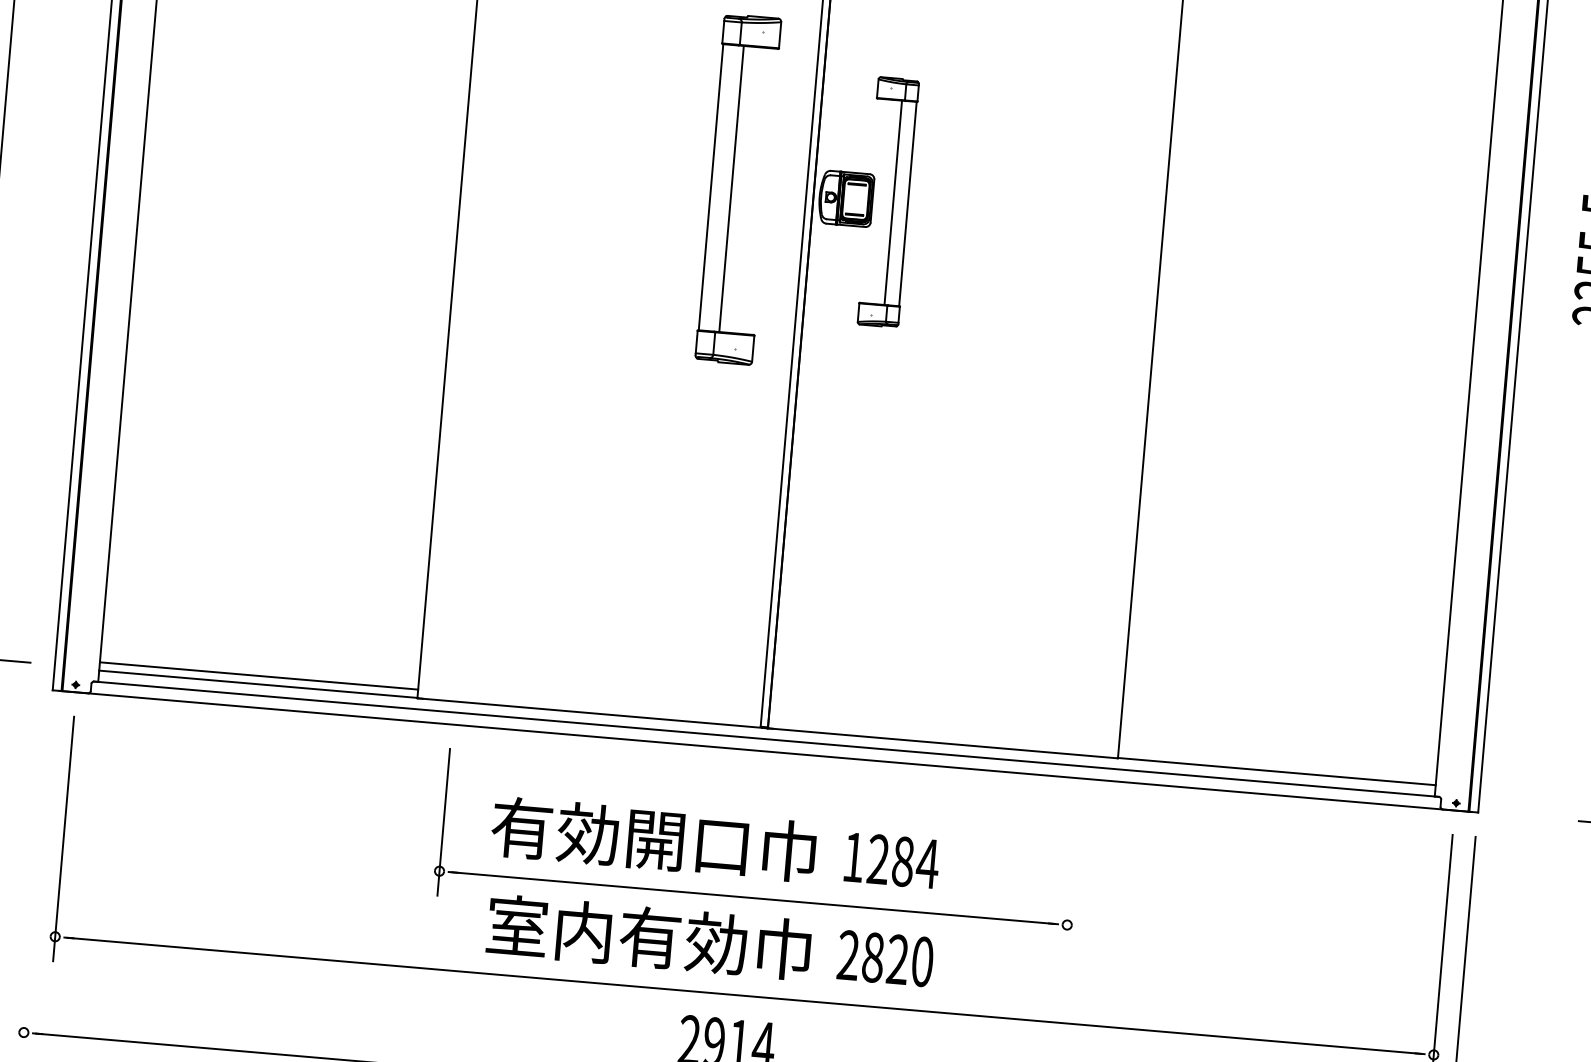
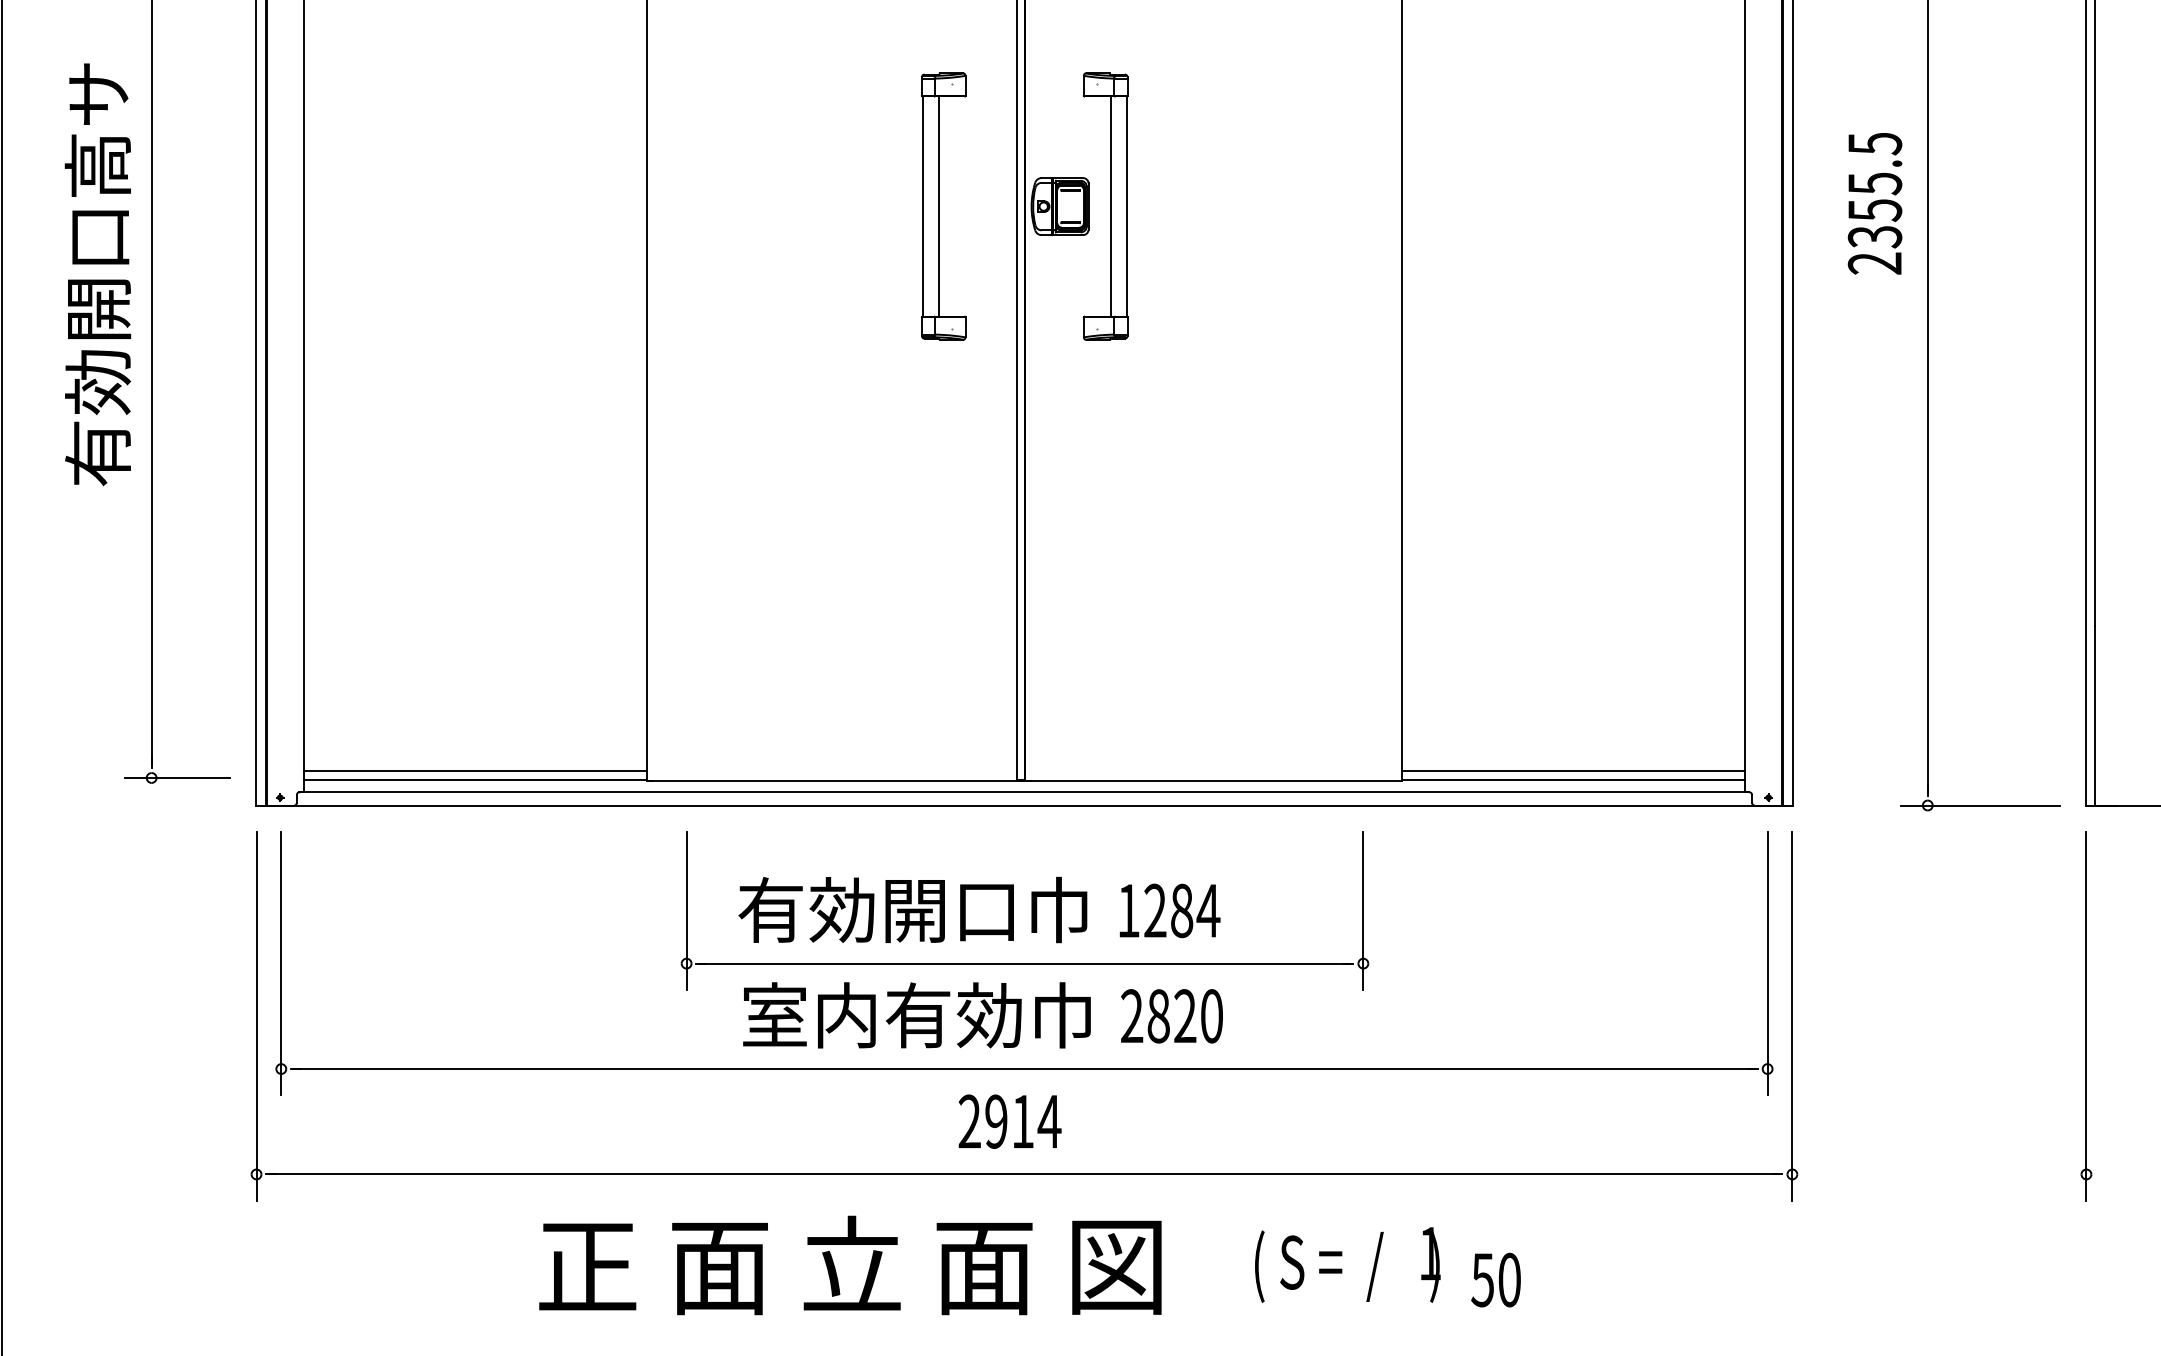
part: (738, 189) -> (943, 206), size x0.71
line: (1277, 763) -> (1573, 771), added
line: (1071, 875) -> (1363, 910), added
line: (36, 885) -> (256, 1015), added

